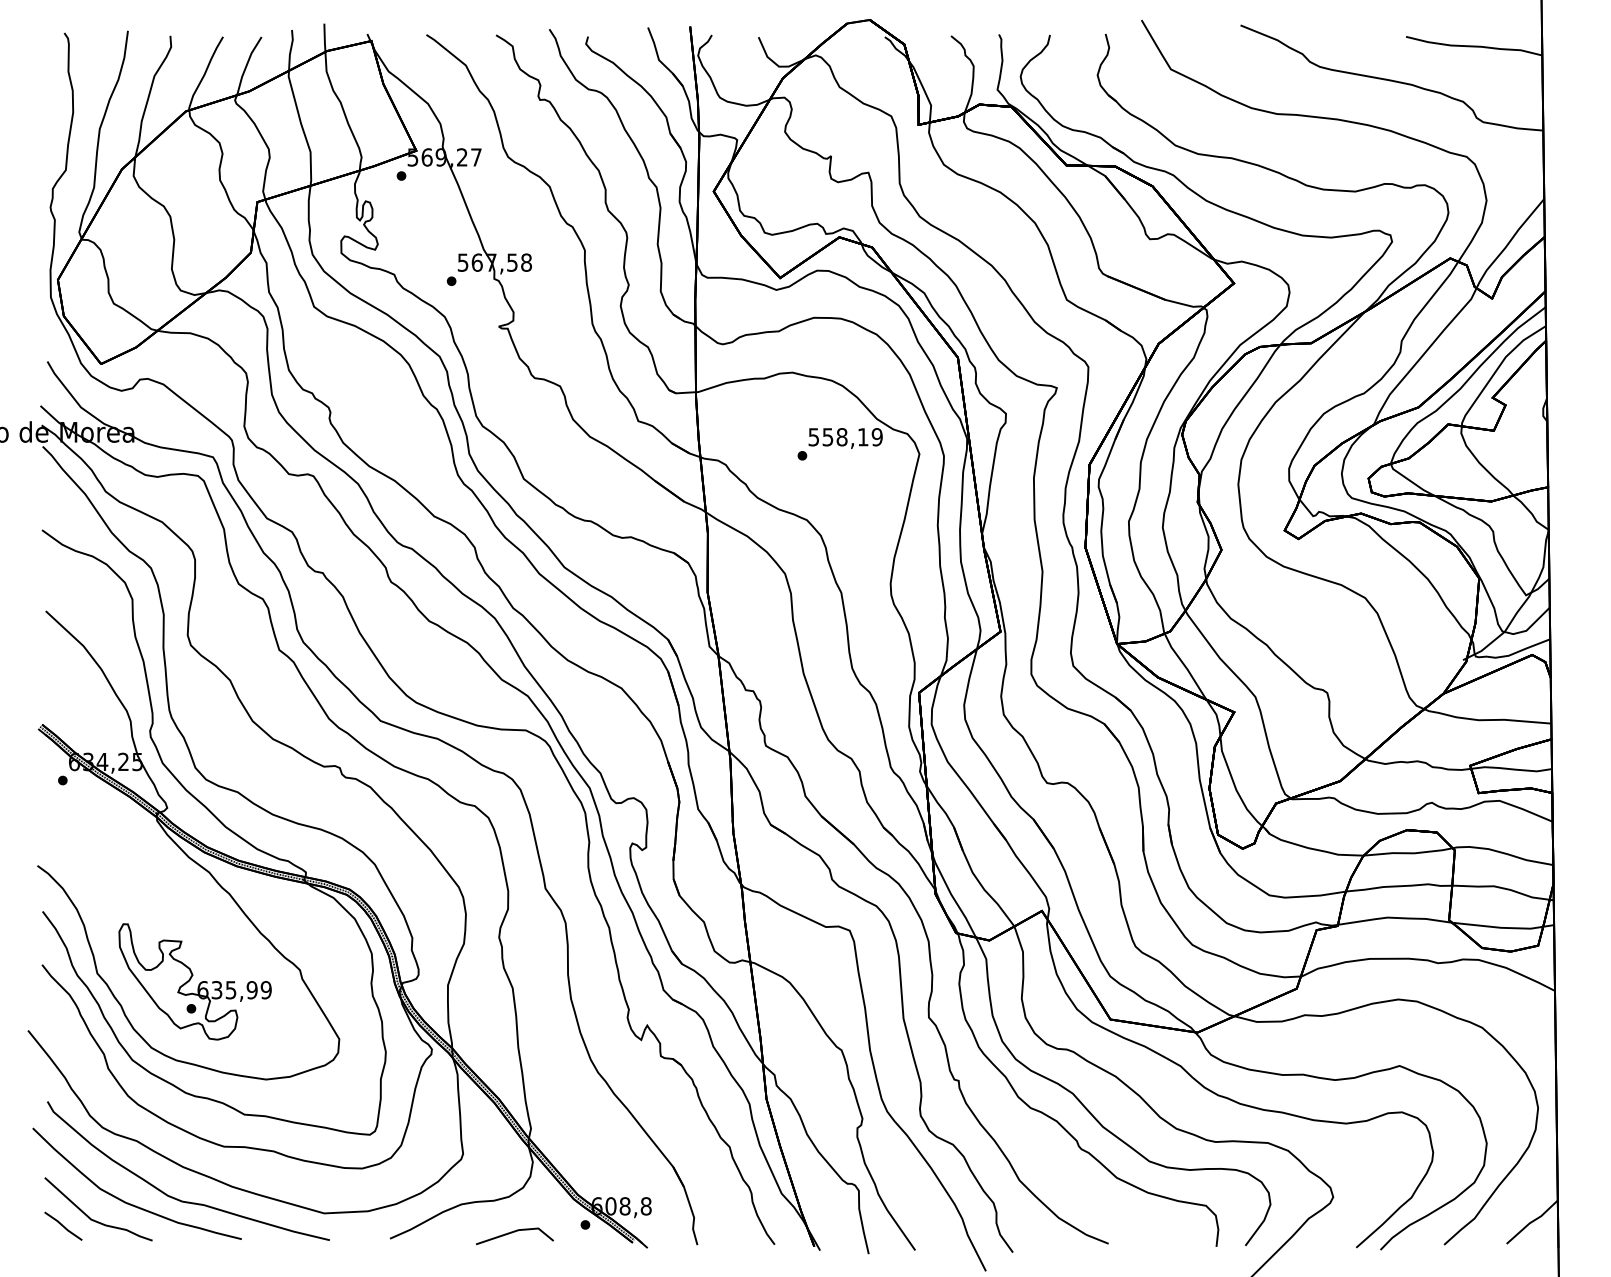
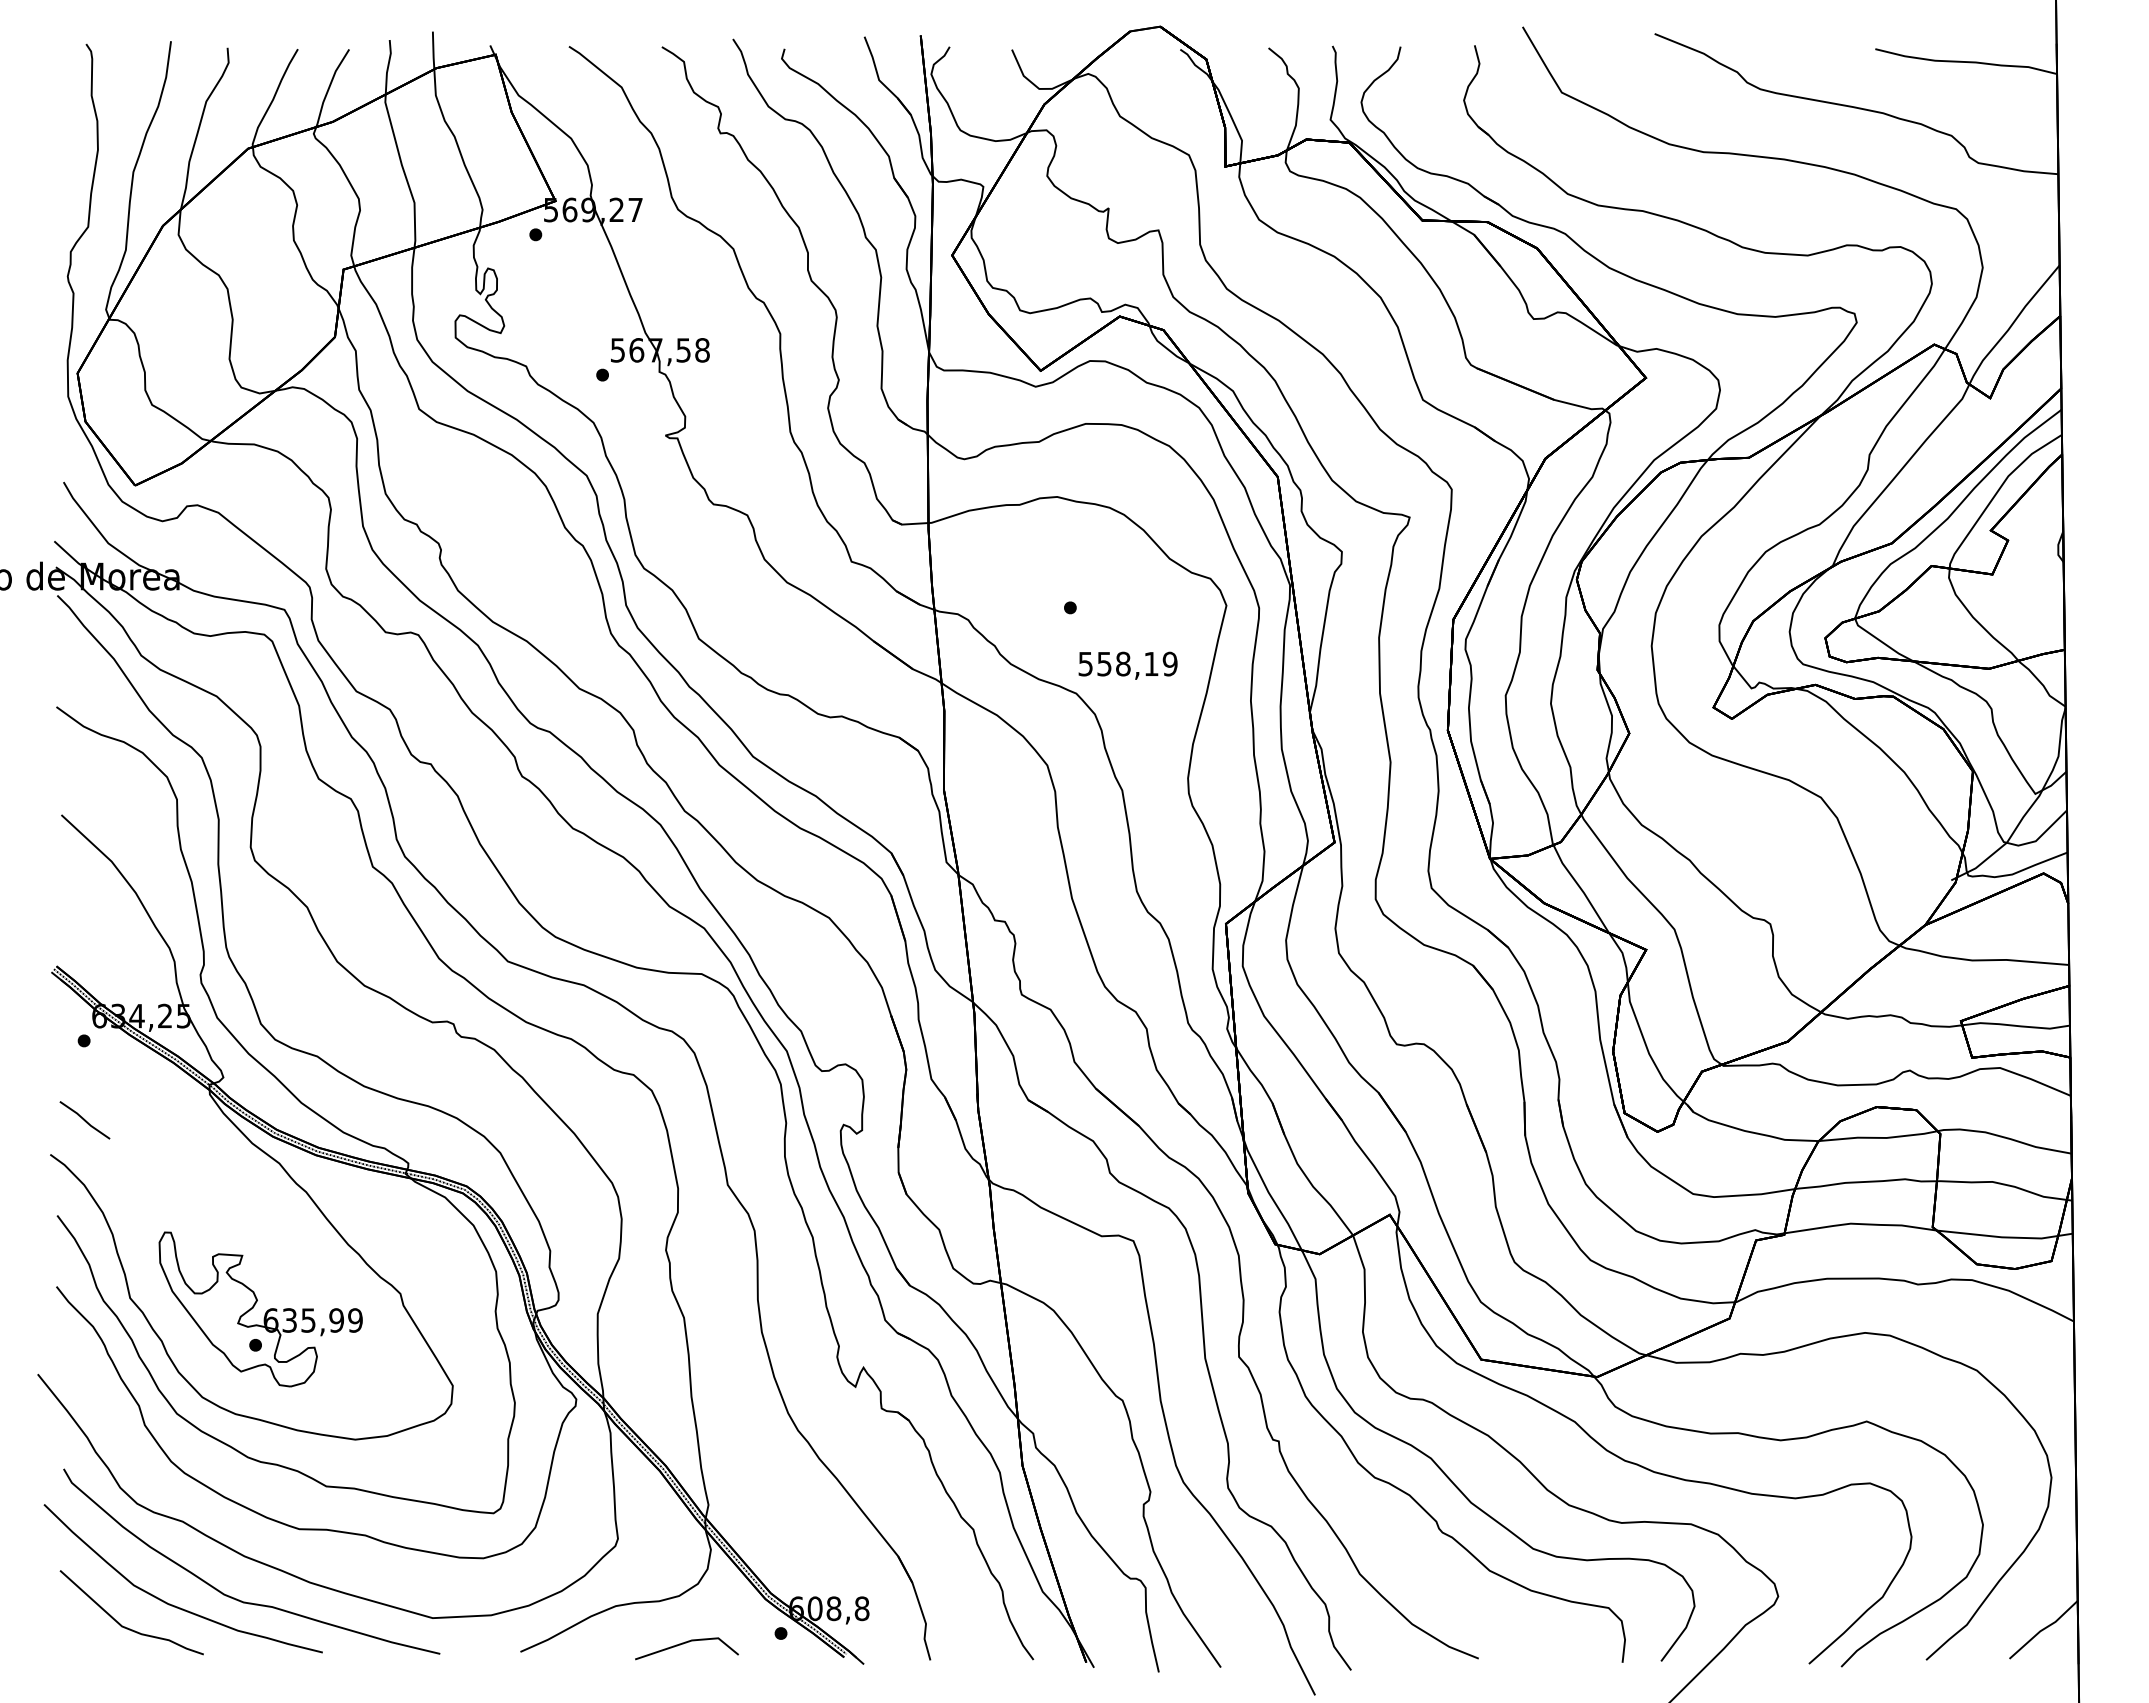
text: (845, 438) -> (1127, 665), moved
line: (63, 1226) -> (84, 1120), moved

